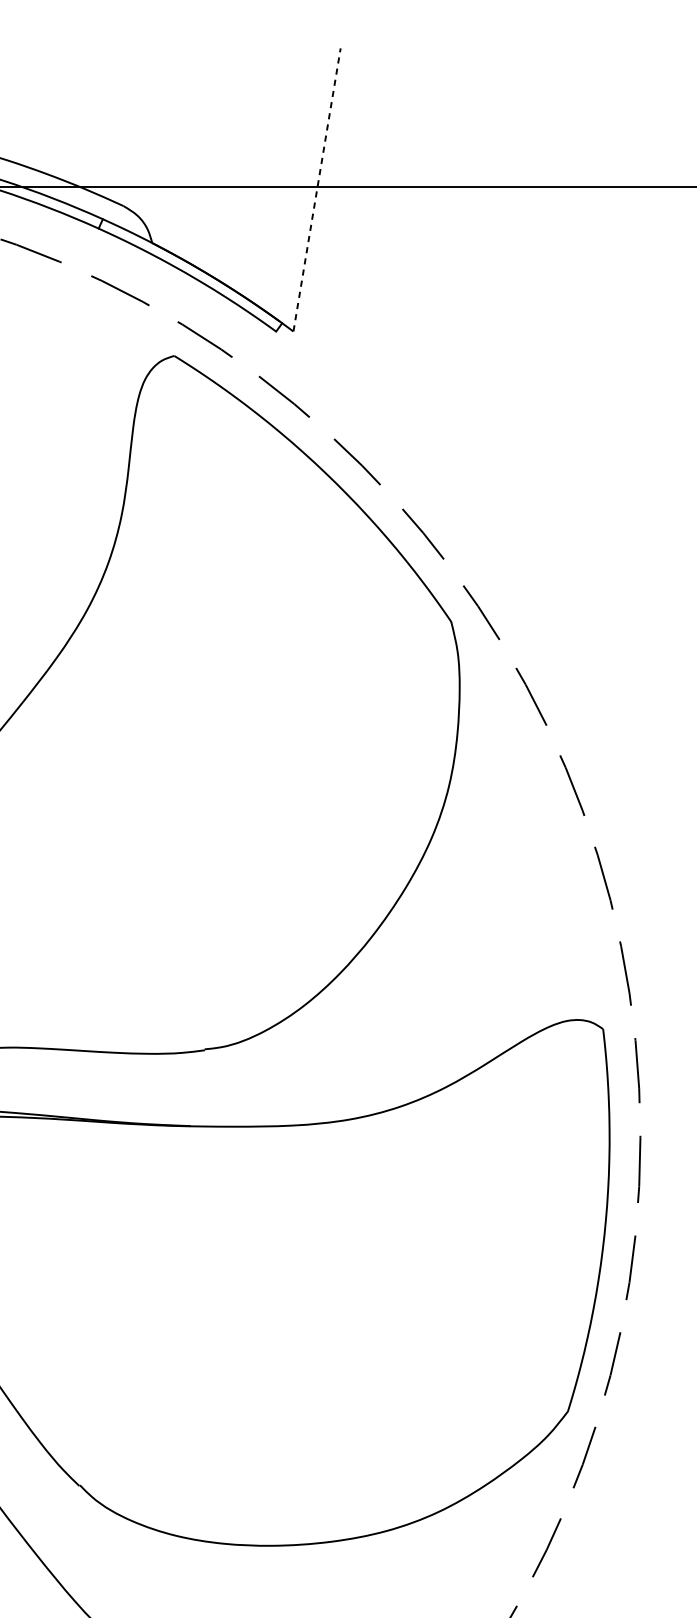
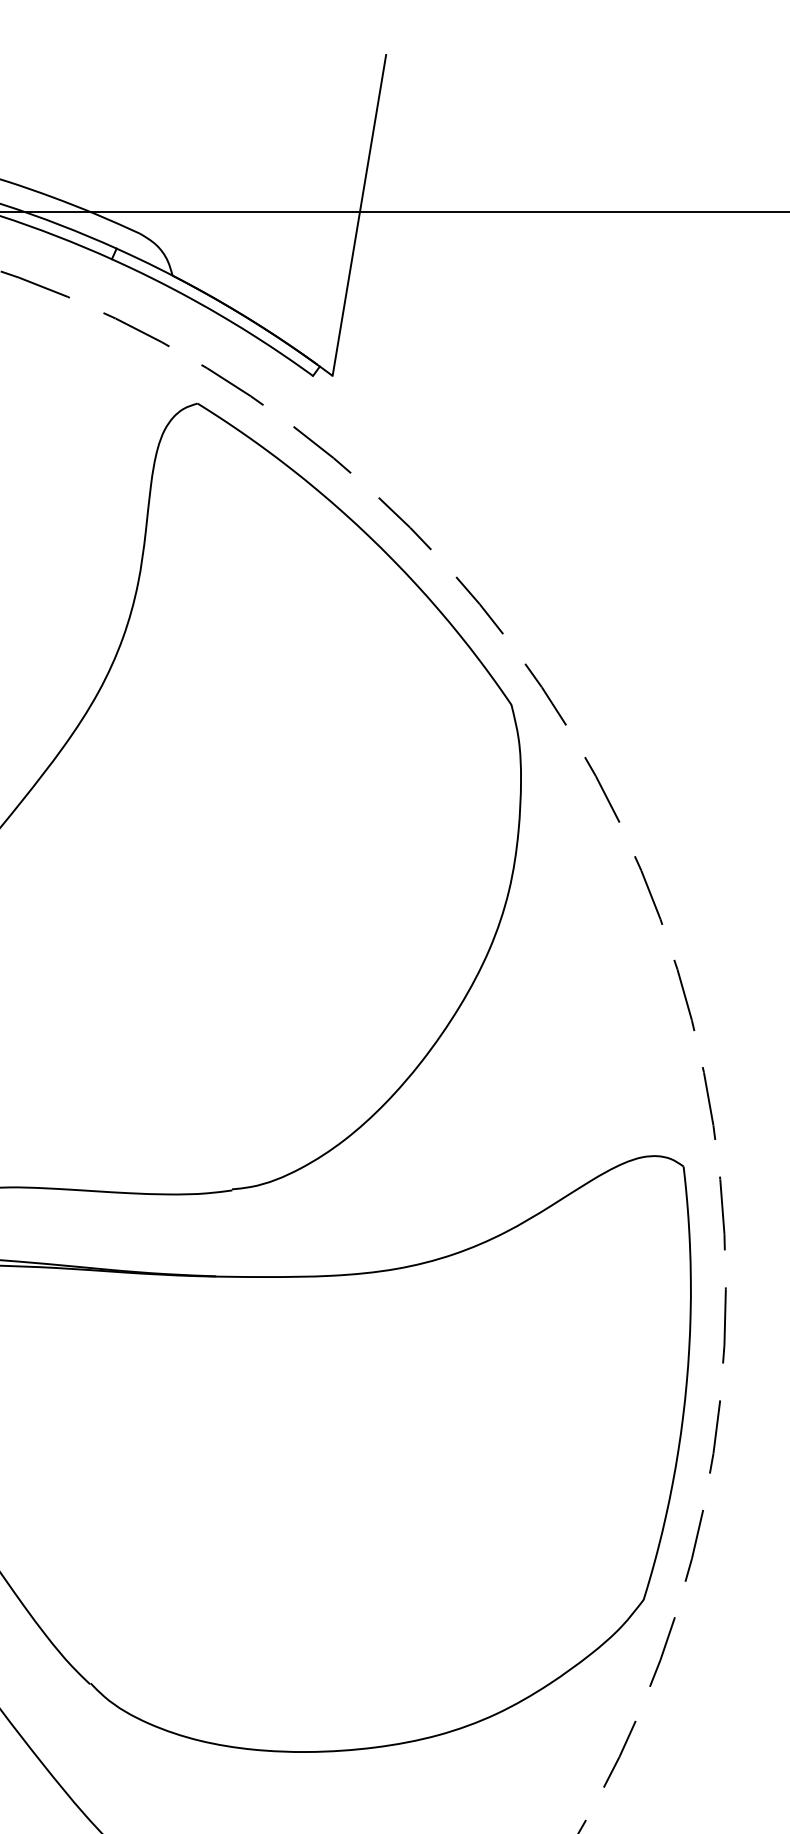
line: (317, 189) -> (359, 215), dashed -> solid

